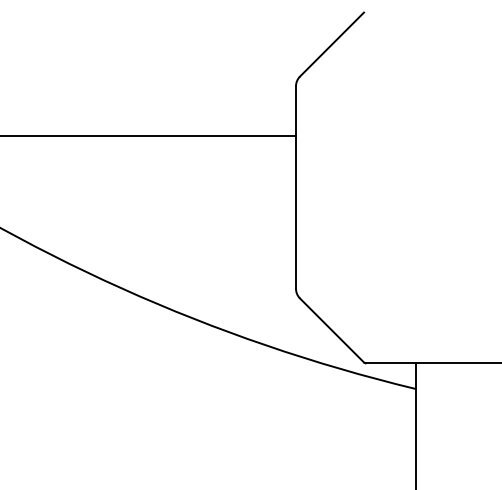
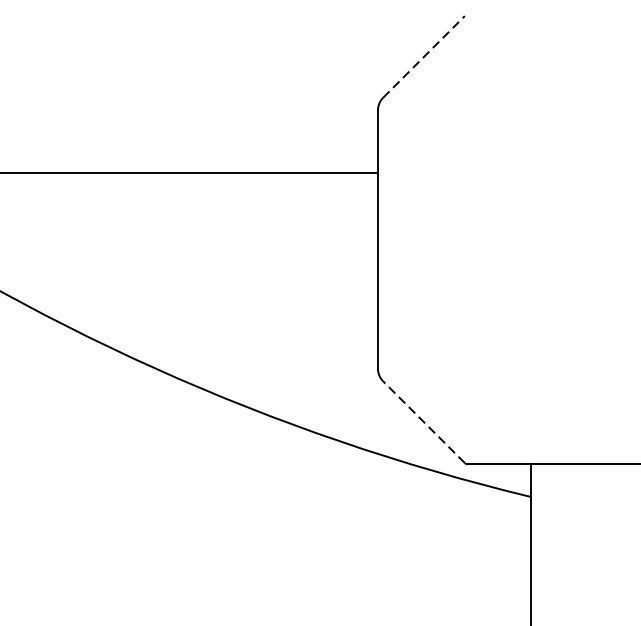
line: (332, 44) -> (424, 56), solid -> dashed
line: (331, 330) -> (423, 422), solid -> dashed

